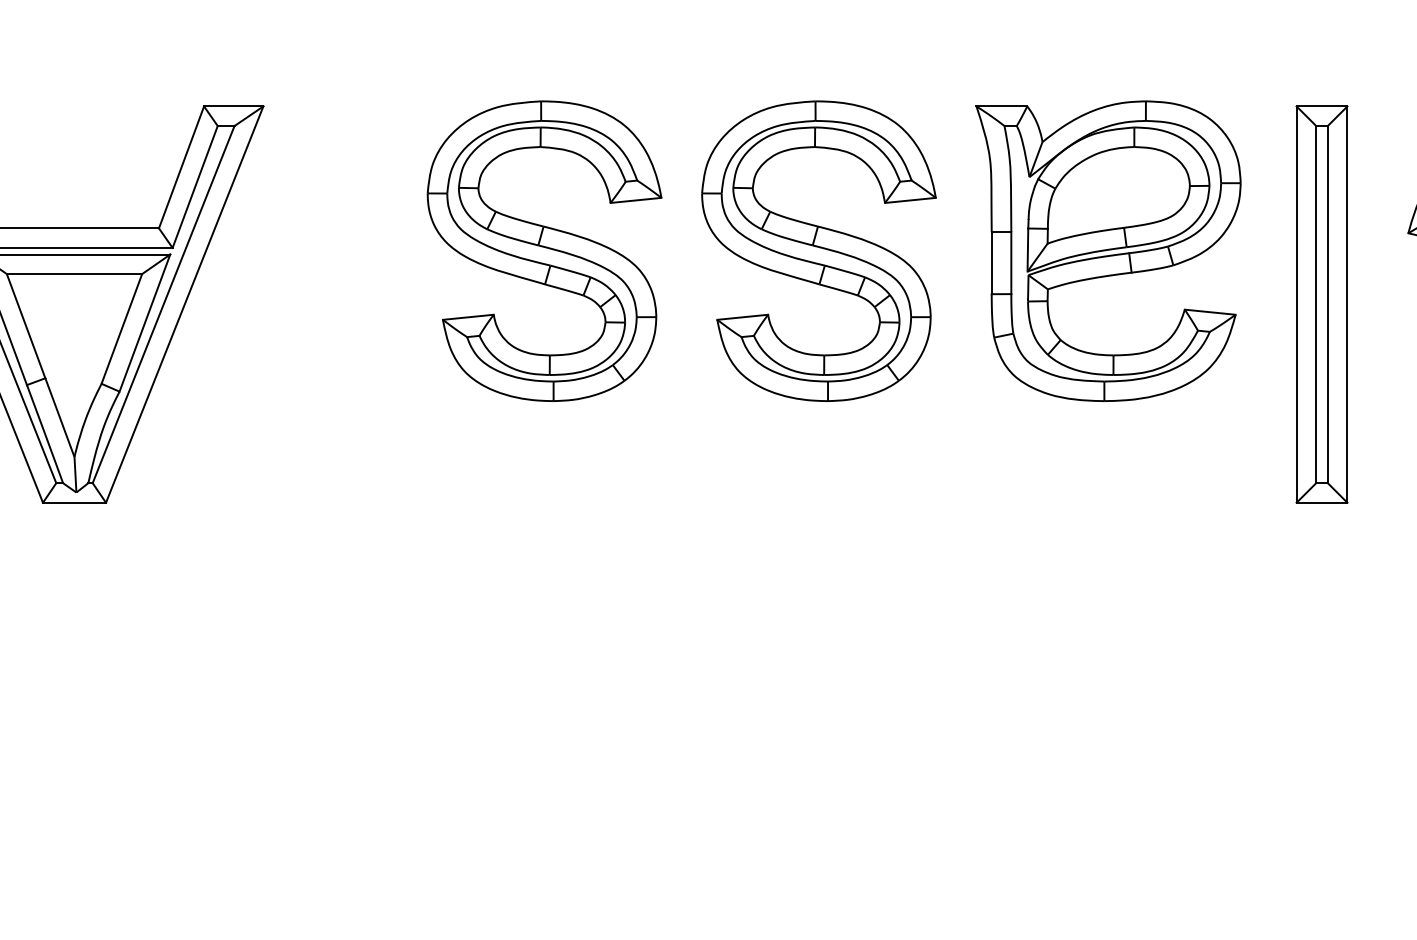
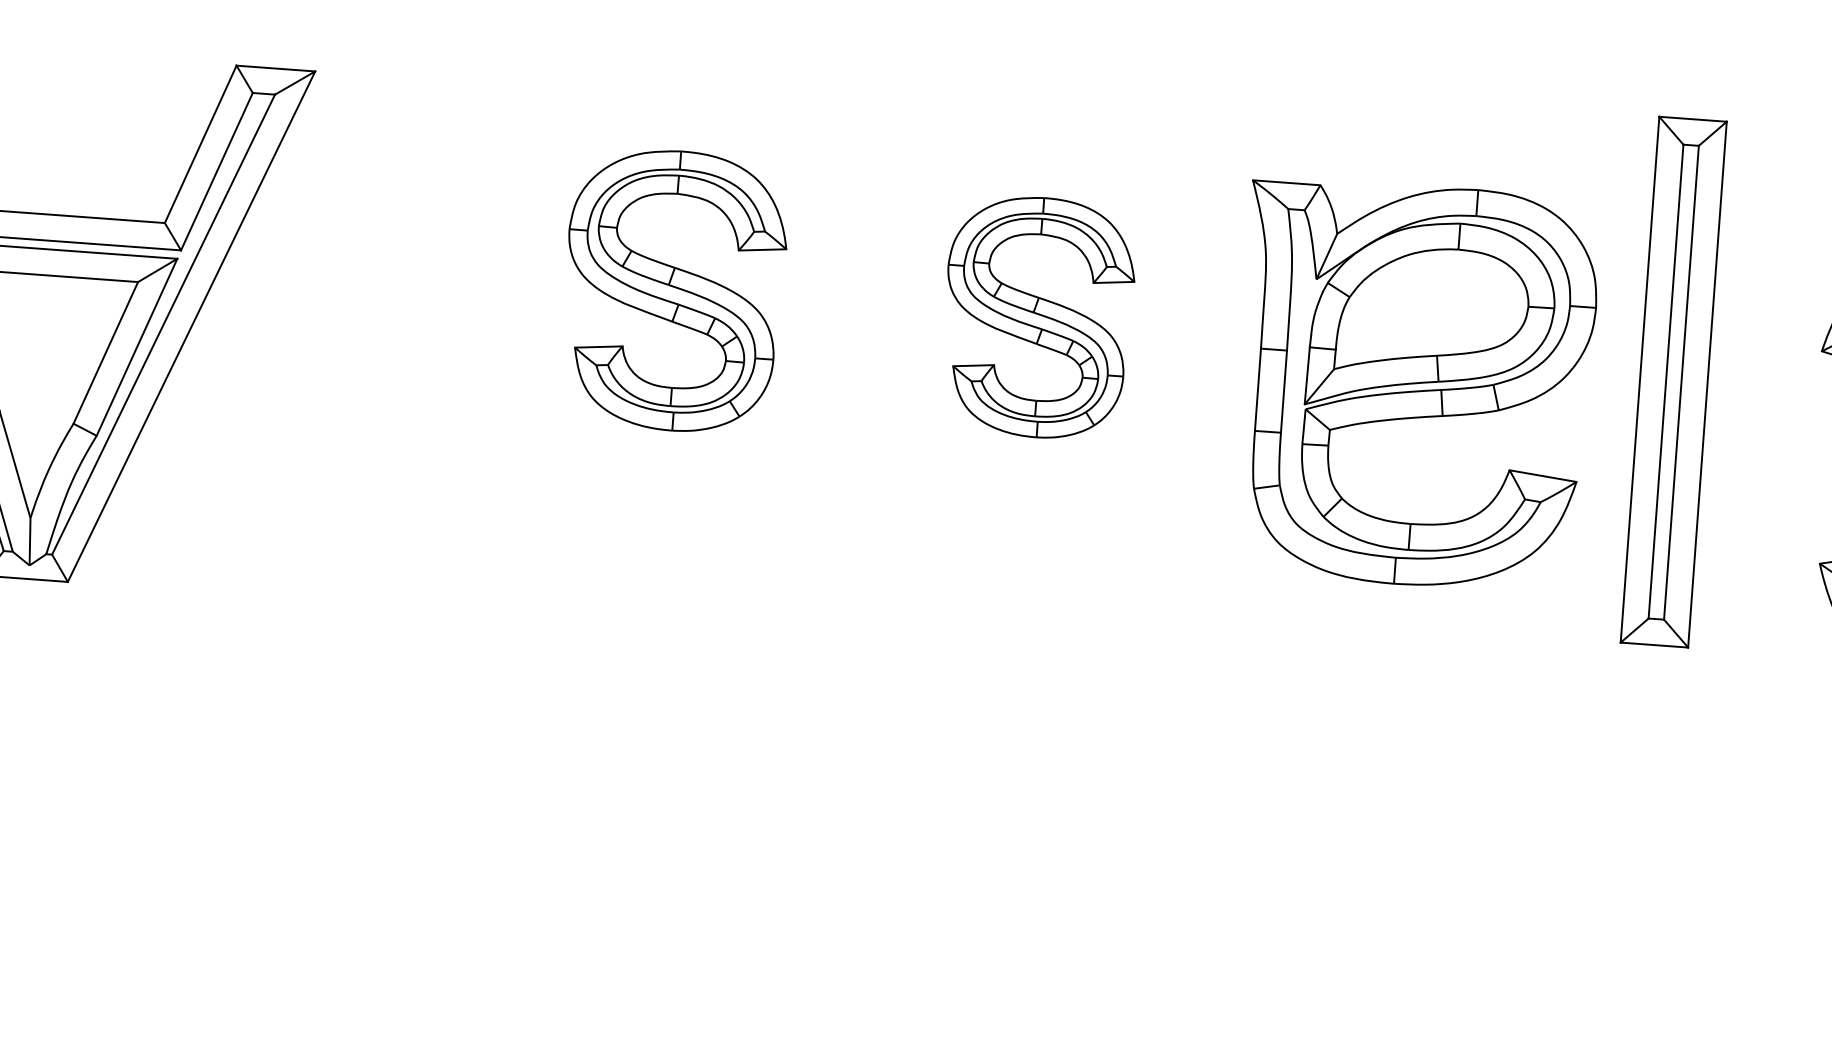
part: (544, 250) -> (674, 289), size x0.7
part: (818, 250) -> (1037, 316), size x0.6
part: (1108, 250) -> (1414, 384), moved
part: (1321, 304) -> (1673, 381), moved

